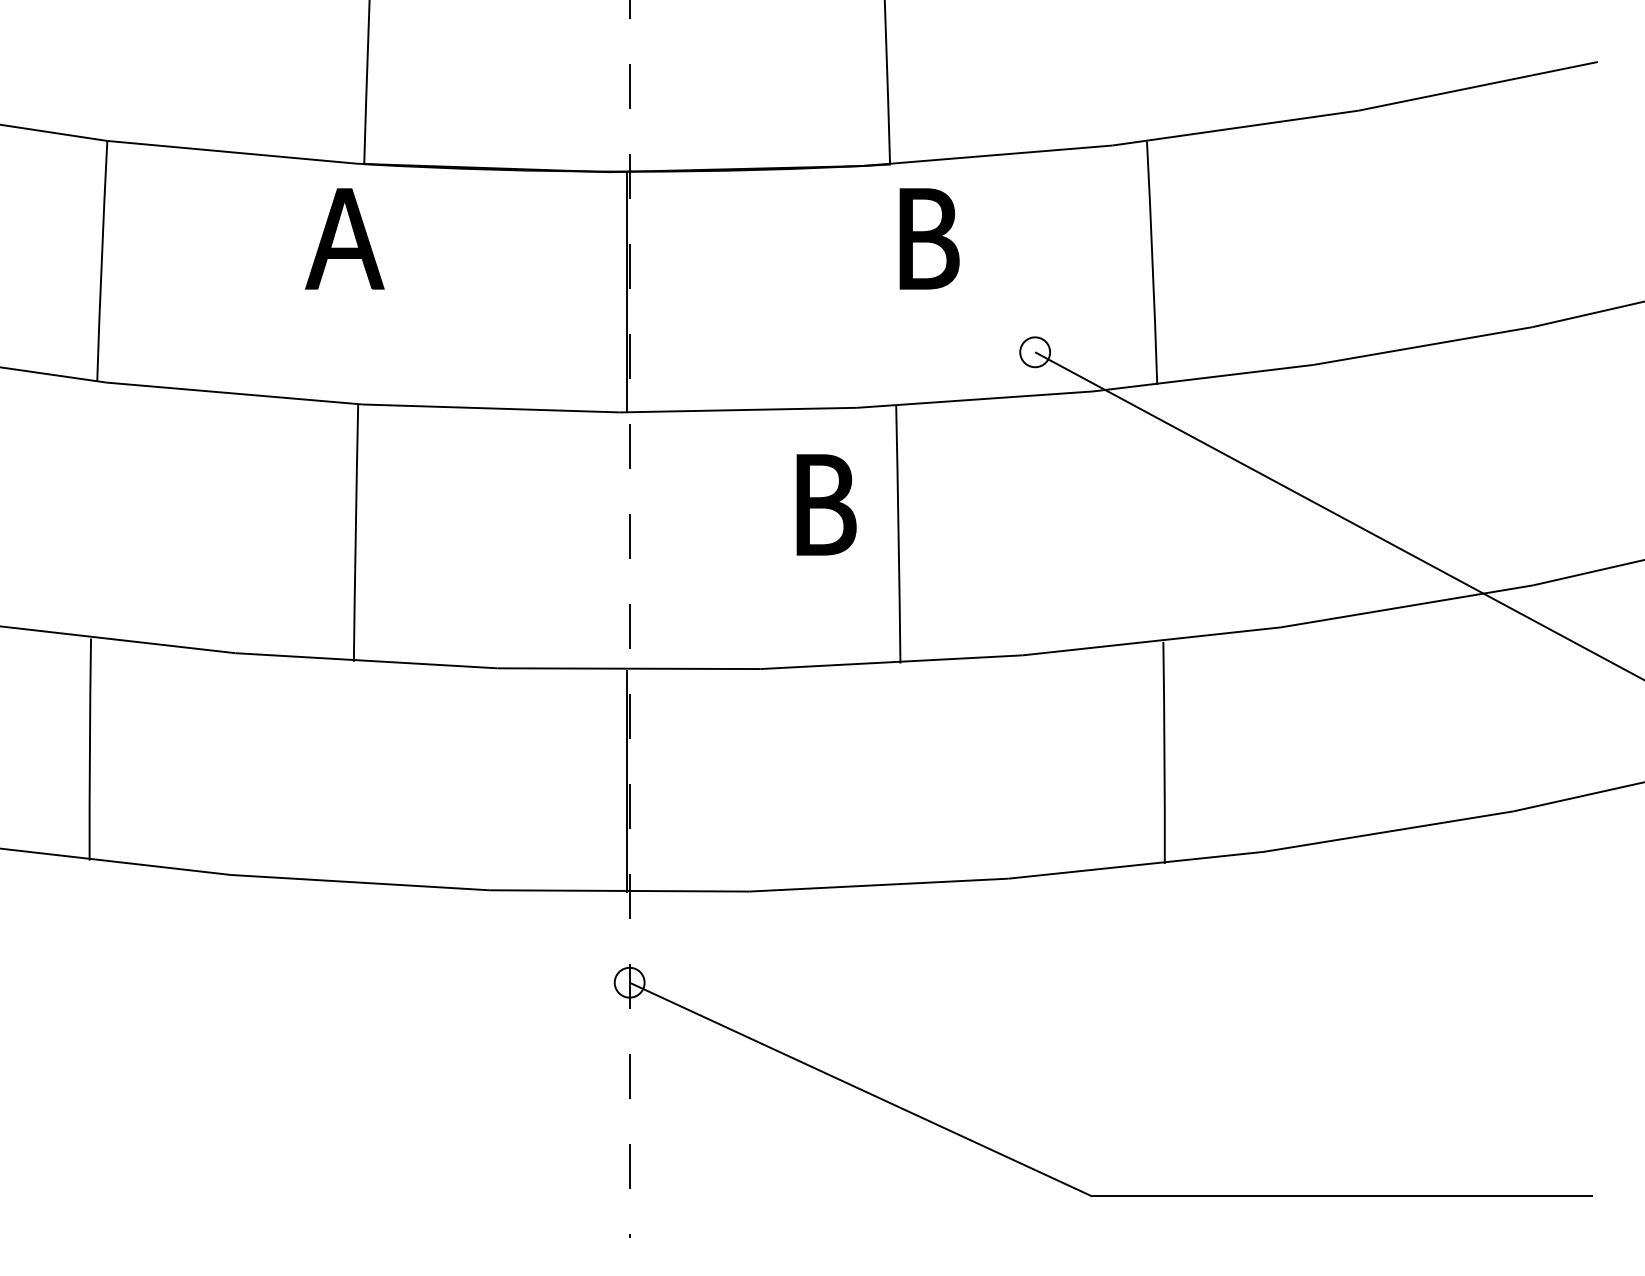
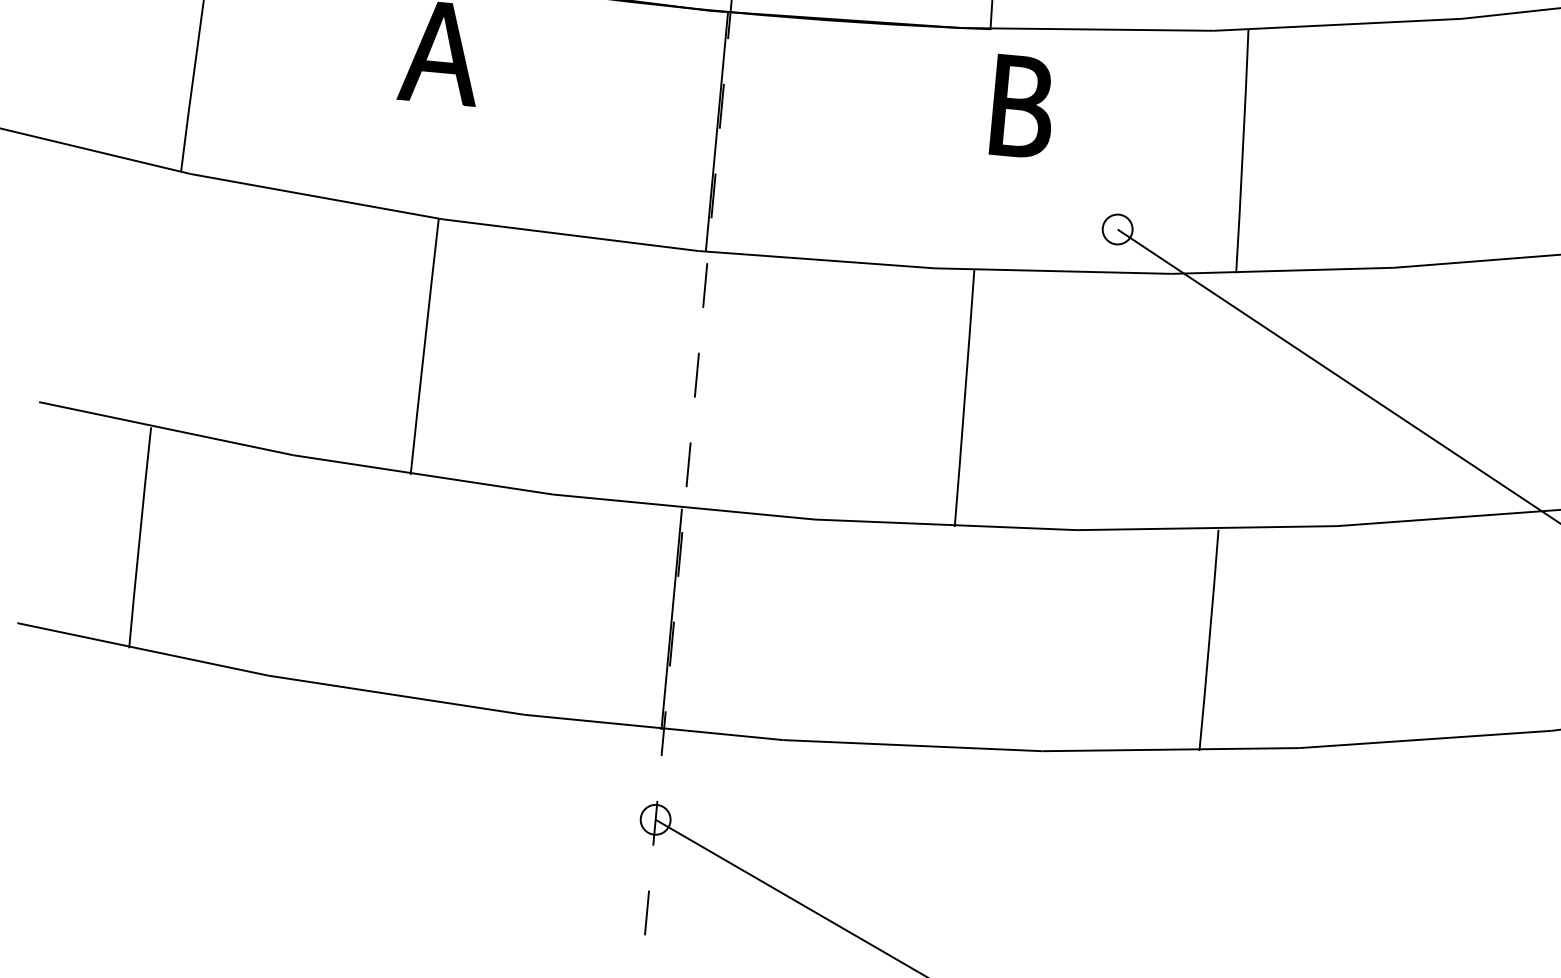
part: (826, 504) -> (895, 361), removed

